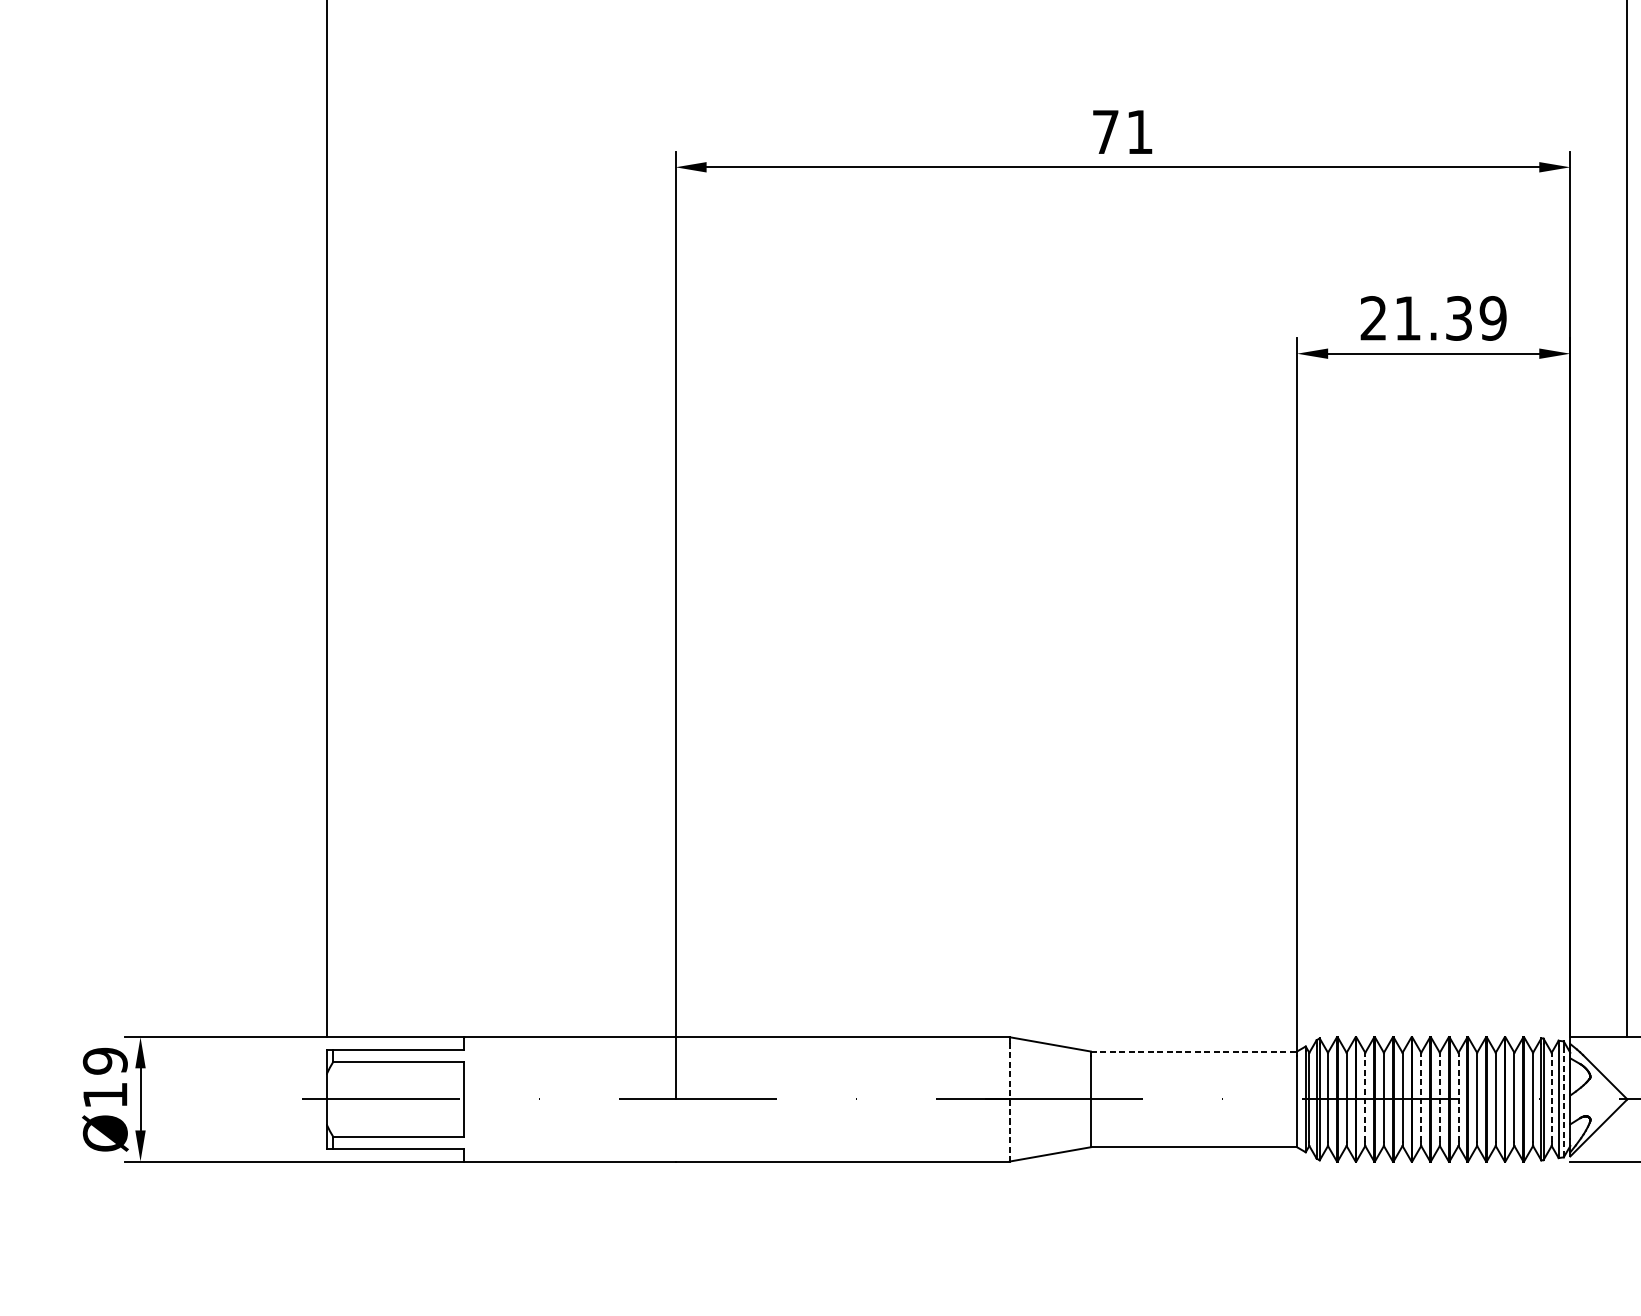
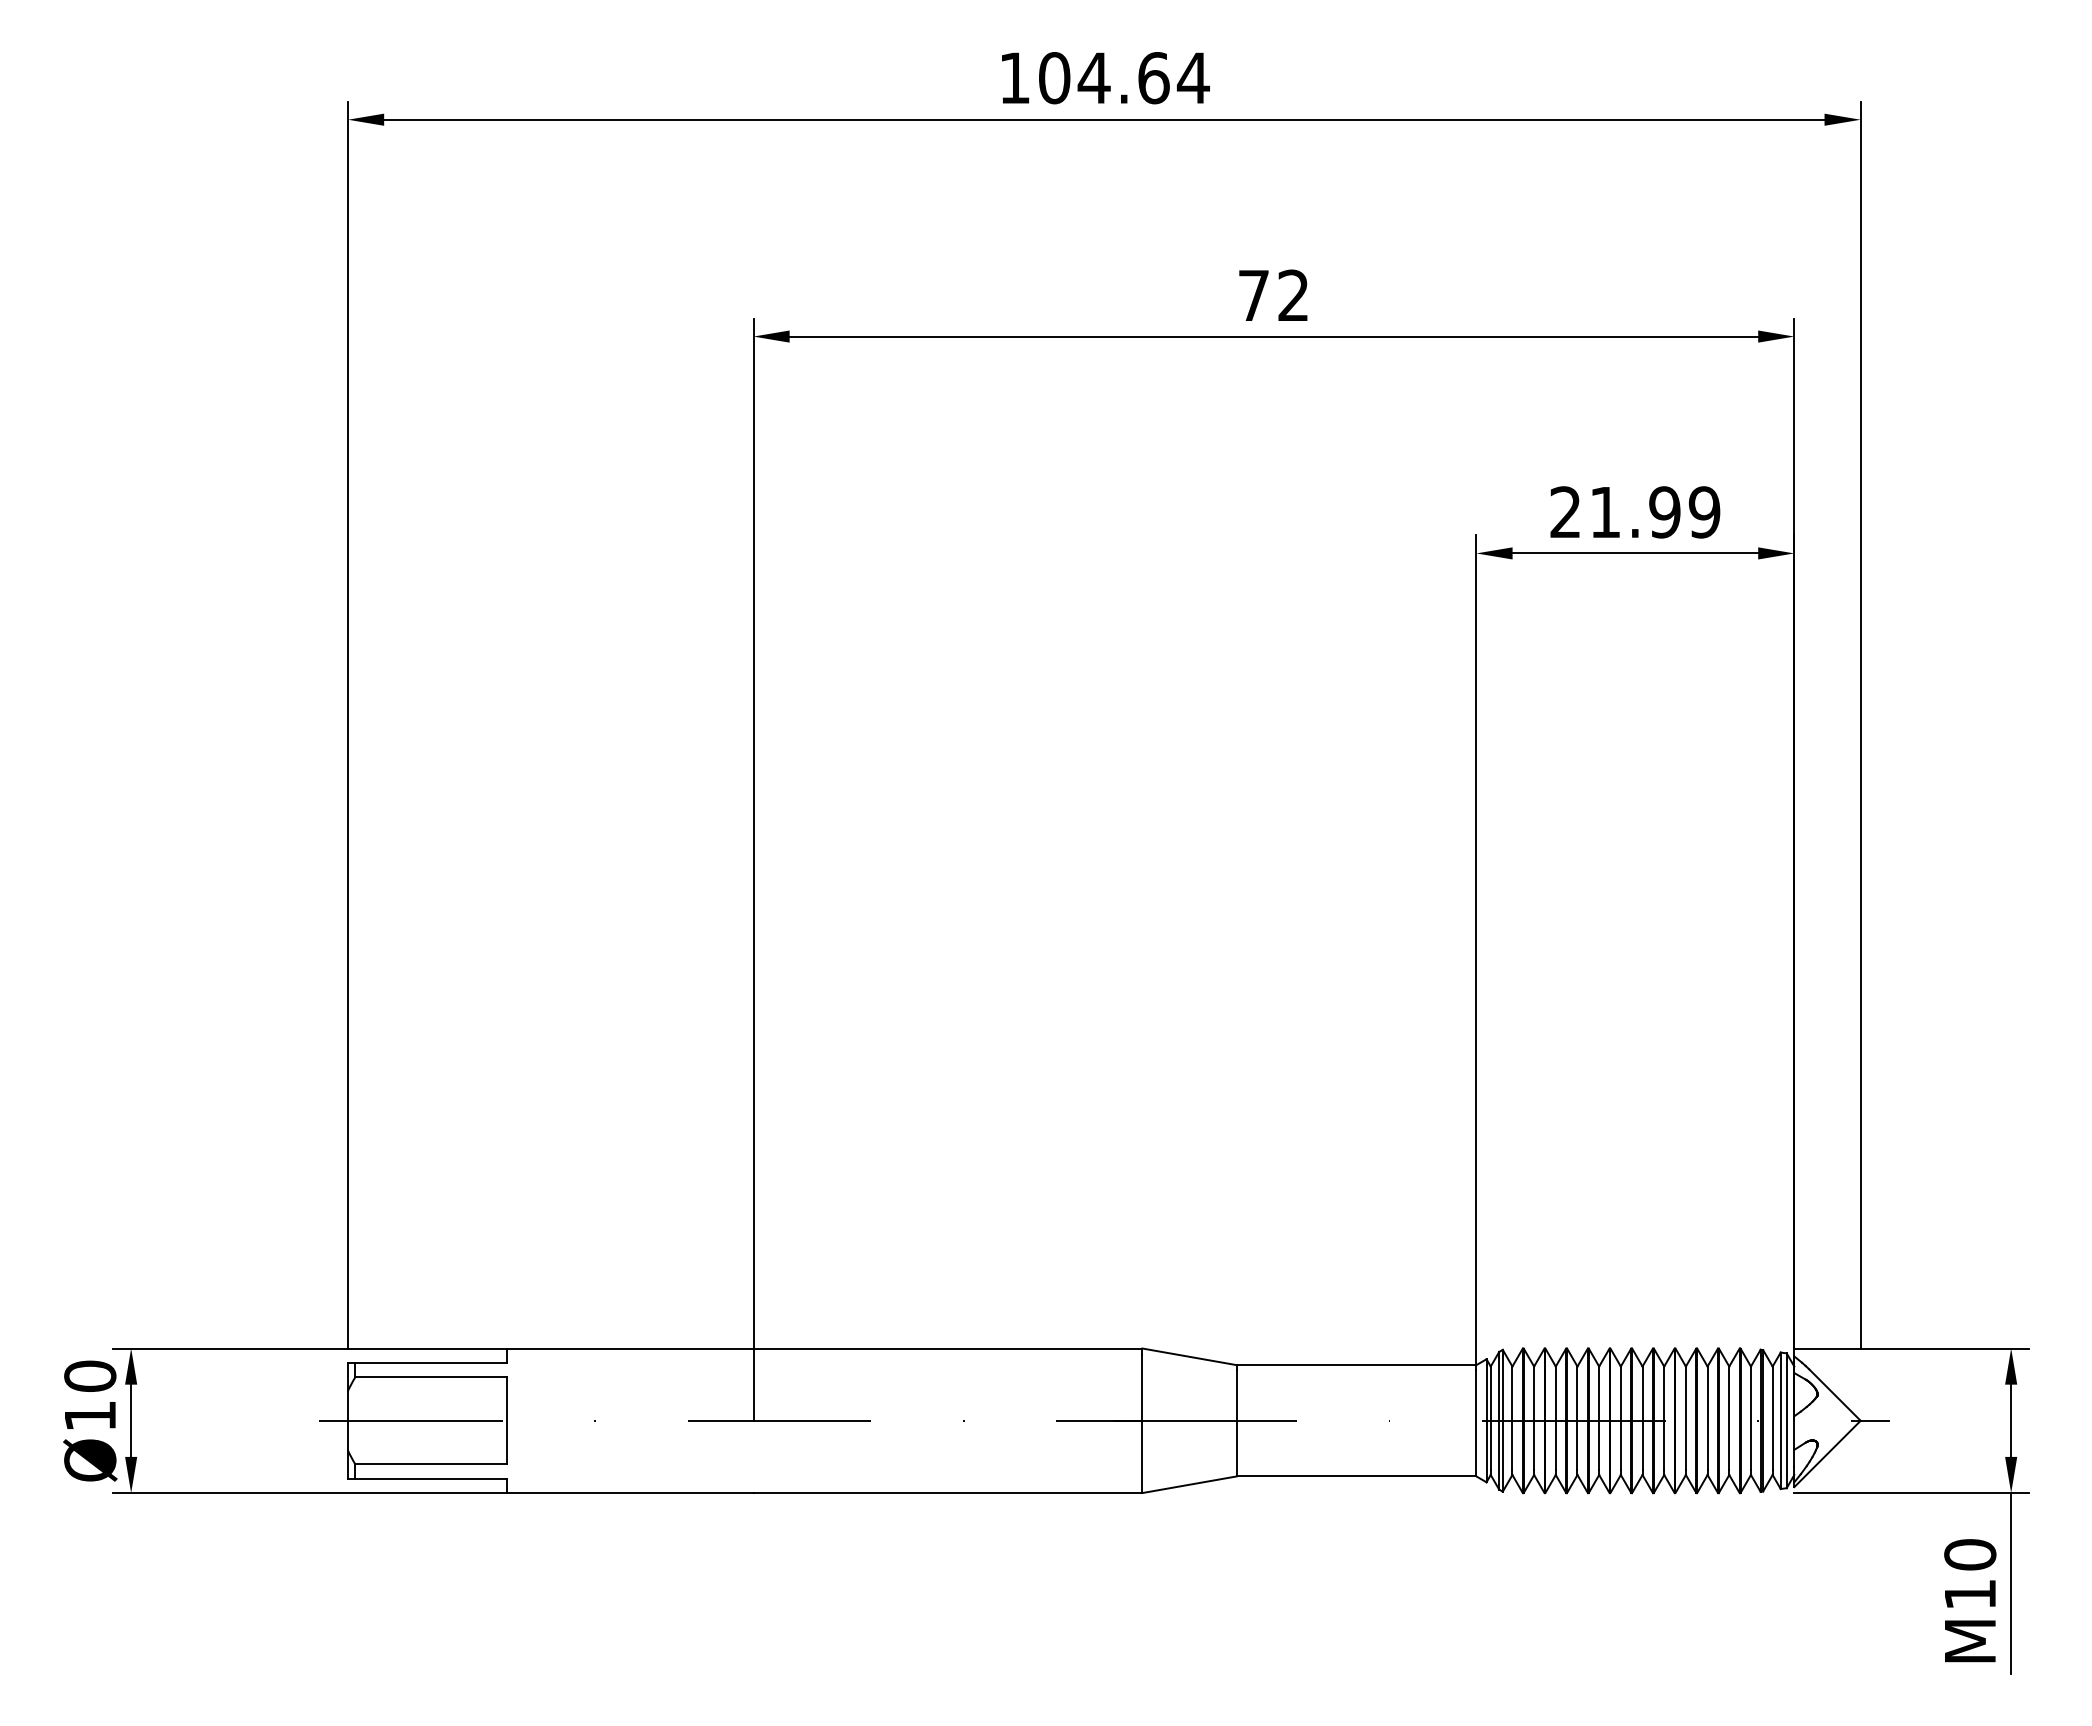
text: (1138, 131) -> (1292, 294), 71 -> 72
text: (1458, 318) -> (1664, 512), 21.39 -> 21.99
line: (1193, 1051) -> (1356, 1365), dashed -> solid
text: (105, 1061) -> (90, 1376), Ø19 -> Ø10
line: (1365, 1097) -> (1555, 1418), dashed -> solid
line: (1420, 1097) -> (1620, 1418), dashed -> solid
line: (1439, 1097) -> (1642, 1418), dashed -> solid
line: (1458, 1097) -> (1664, 1418), dashed -> solid
line: (1551, 1097) -> (1772, 1418), dashed -> solid
line: (1009, 1102) -> (1142, 1424), dashed -> solid
line: (1563, 1102) -> (1786, 1424), dashed -> solid

